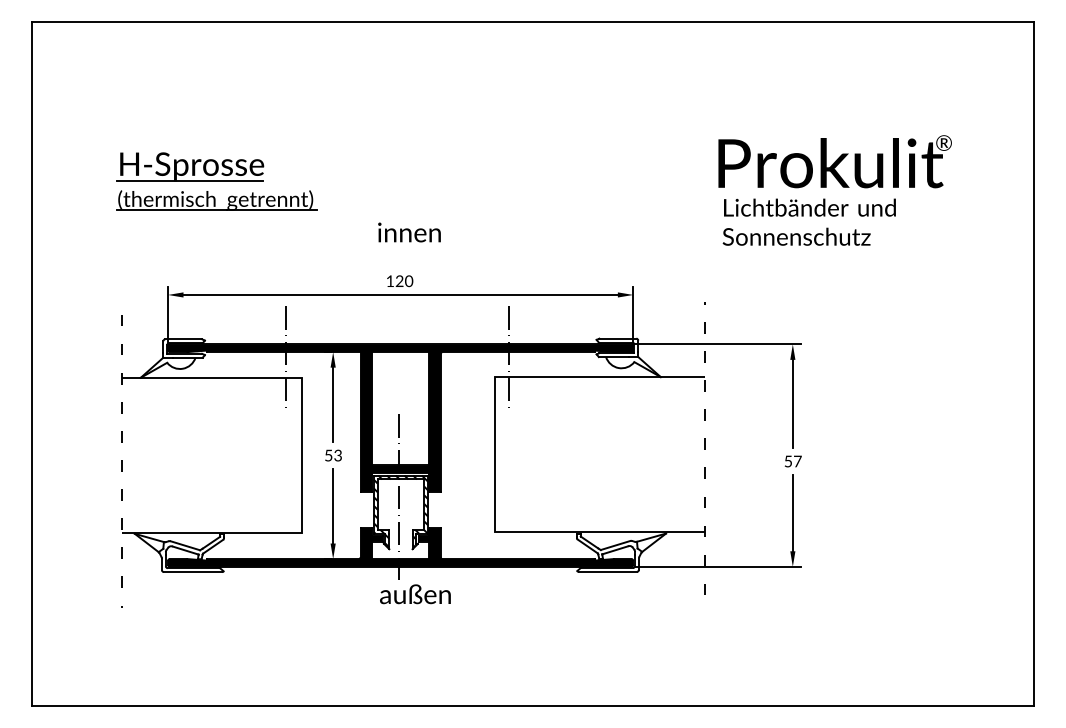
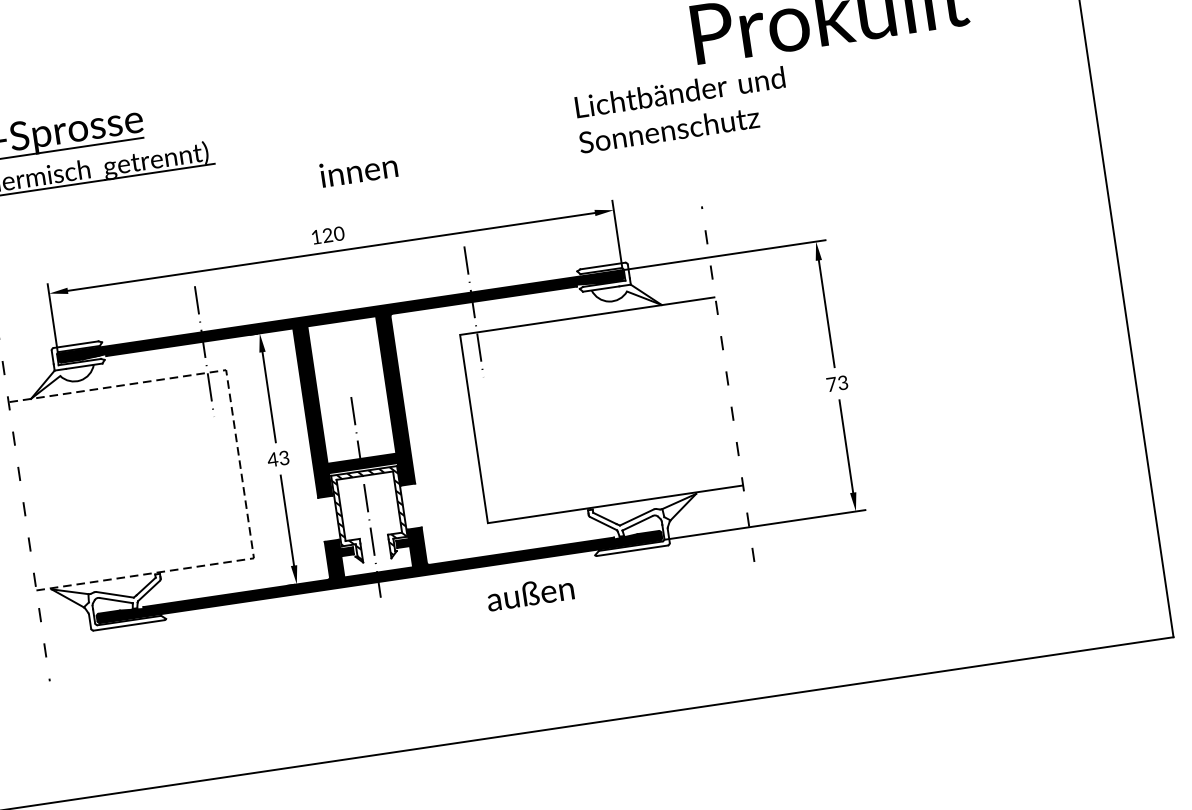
text: (808, 221) -> (680, 109), moved
text: (409, 232) -> (358, 170), moved
line: (301, 455) -> (239, 464), solid -> dashed
text: (328, 455) -> (272, 459), 53 -> 43
text: (792, 461) -> (836, 383), 57 -> 73
text: (415, 594) -> (530, 593), moved

